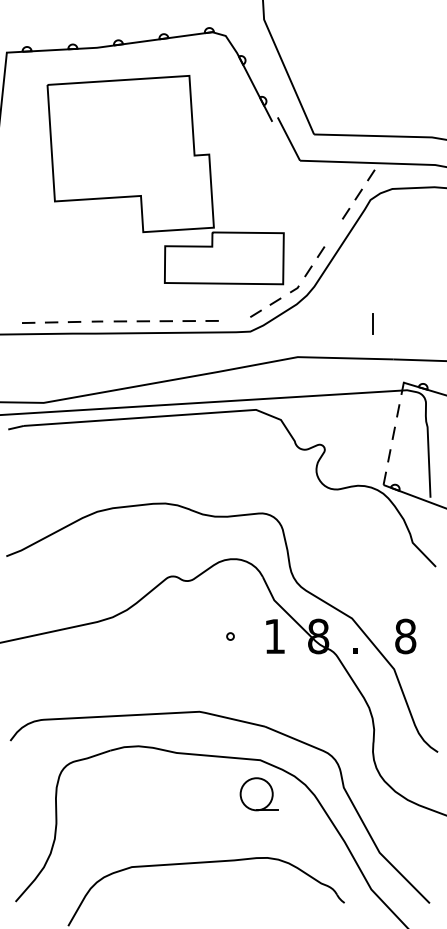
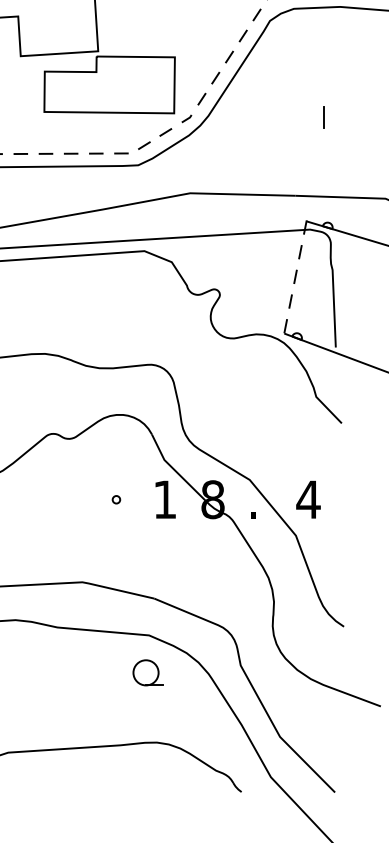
line: (333, 232) -> (229, 56), added
line: (234, 320) -> (120, 153), added
line: (372, 323) -> (323, 116), moved
text: (405, 636) -> (308, 499), 8 -> 4
part: (259, 794) -> (148, 673), size x0.71

